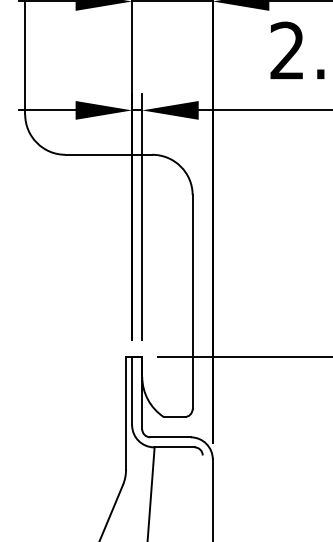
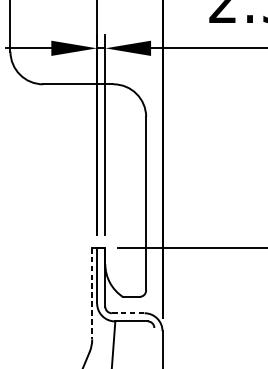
line: (126, 413) -> (92, 293), solid -> dashed
line: (170, 437) -> (128, 313), solid -> dashed

